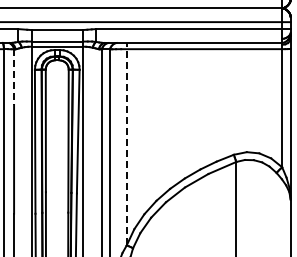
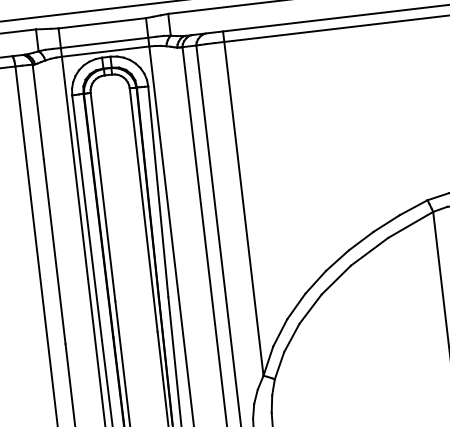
line: (14, 77) -> (39, 112), dashed -> solid
line: (126, 143) -> (242, 202), dashed -> solid

